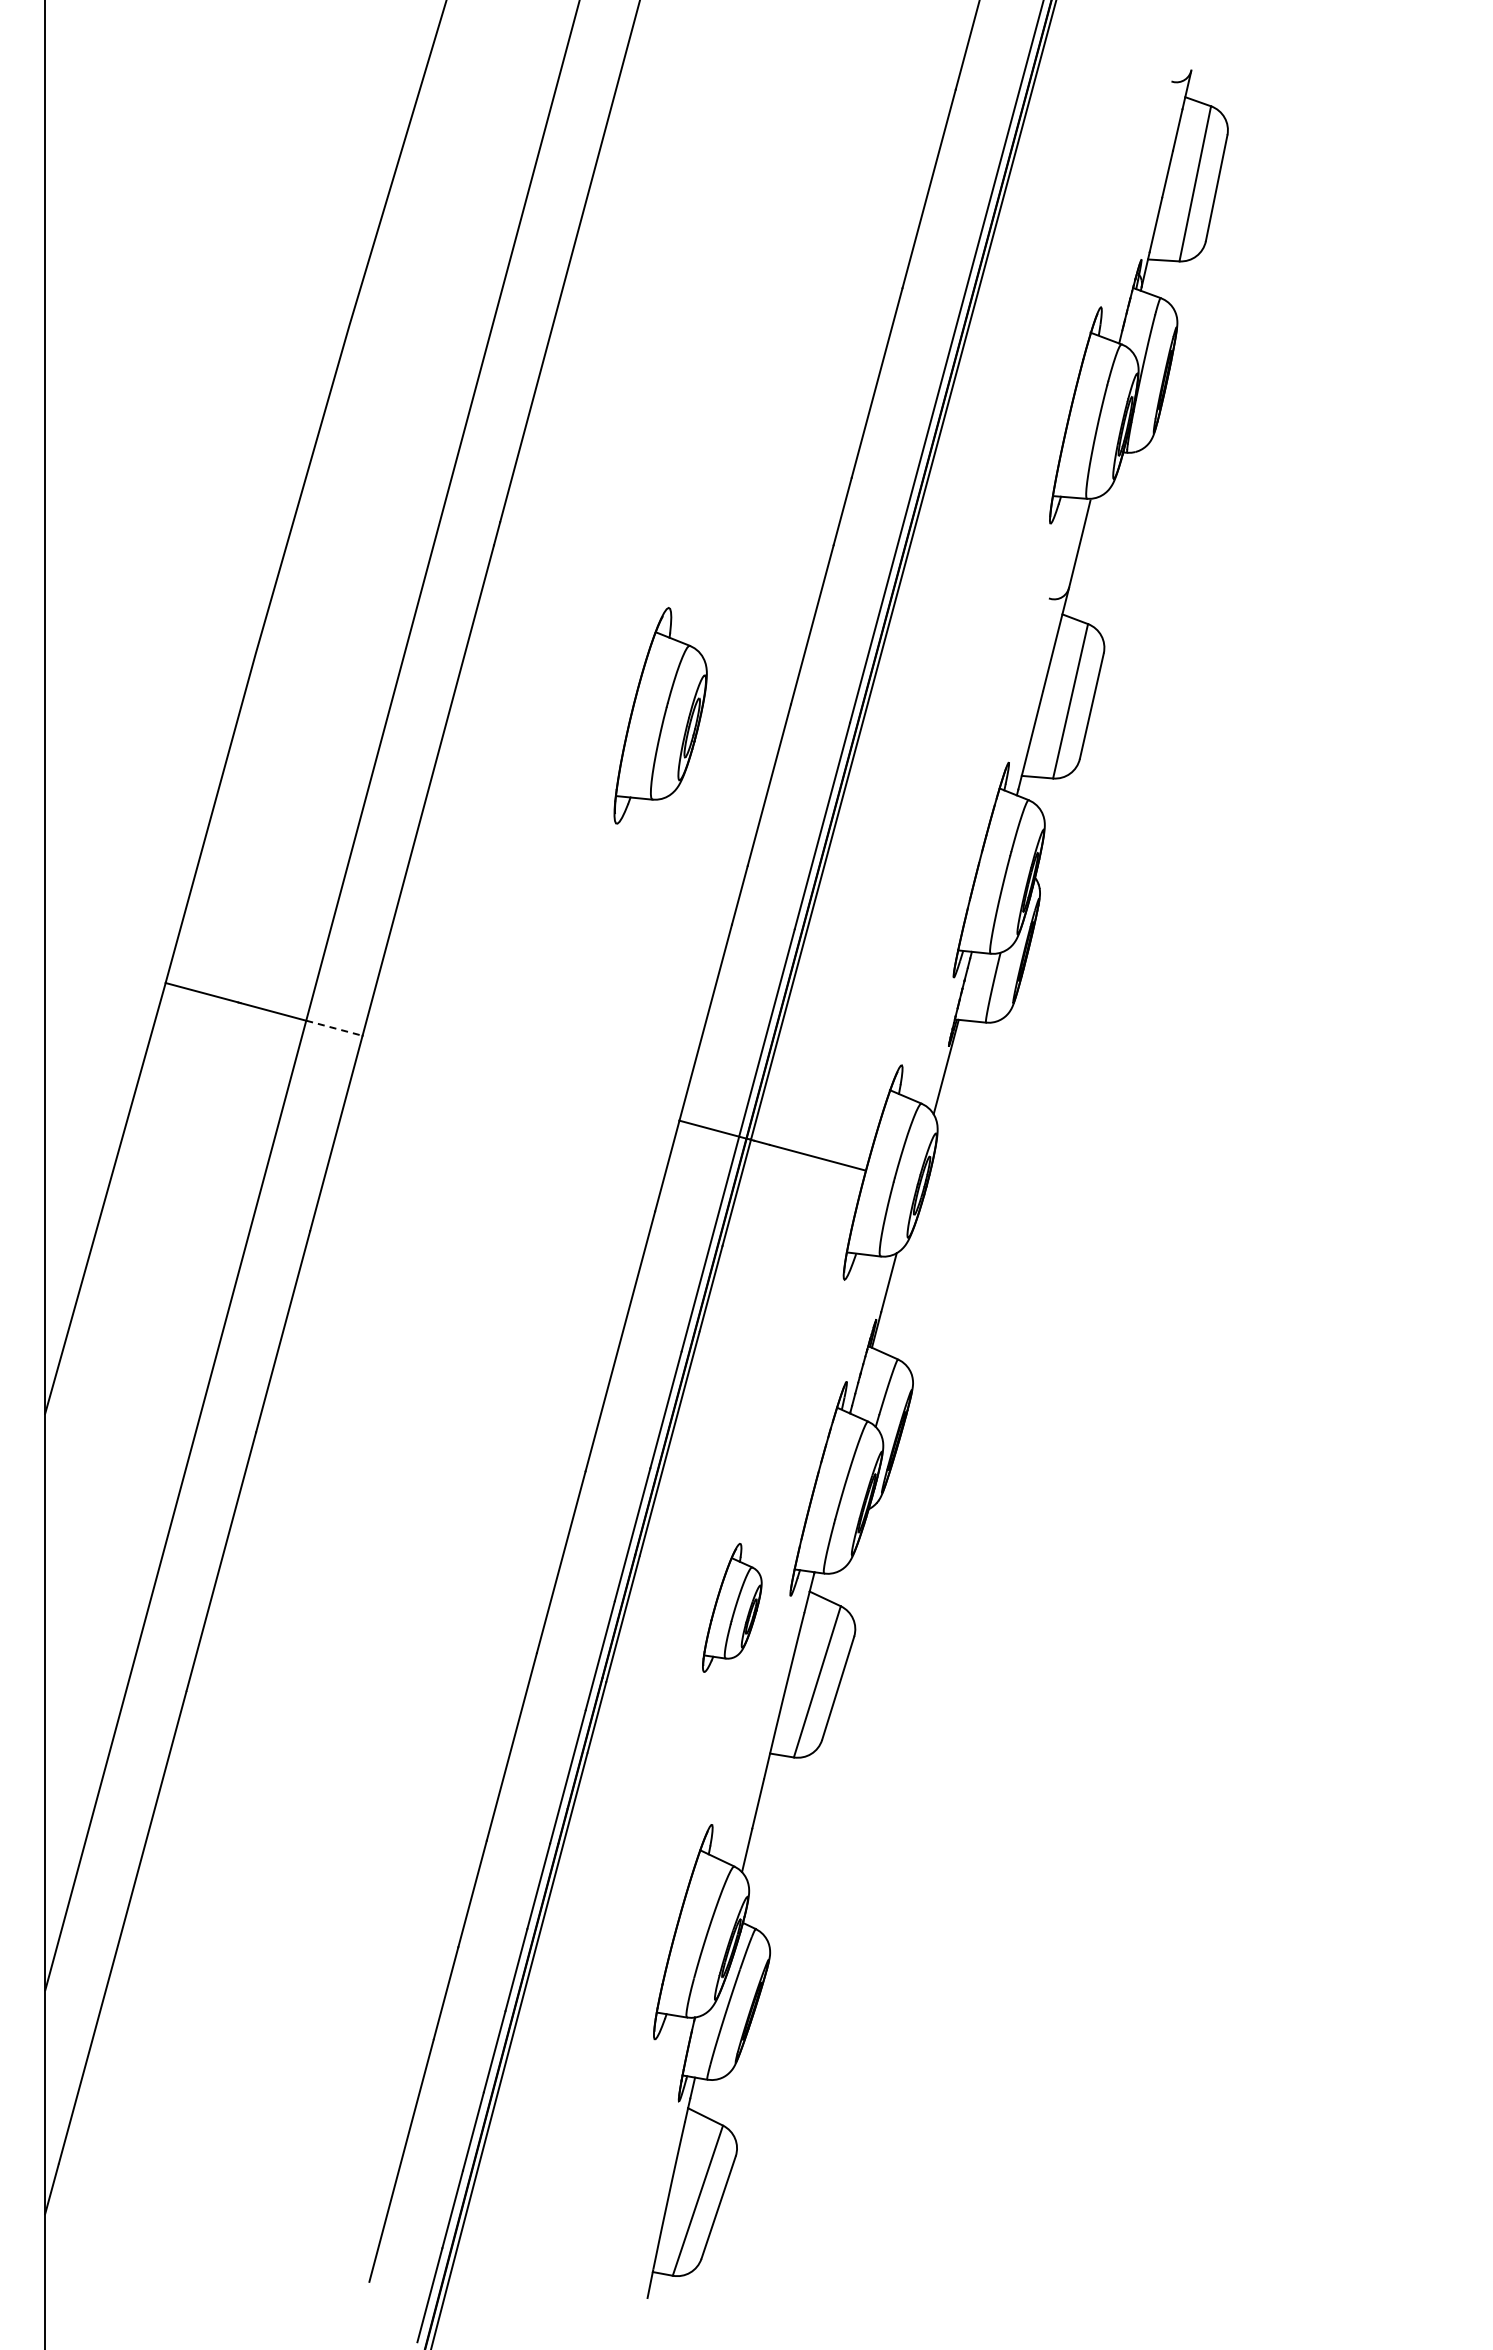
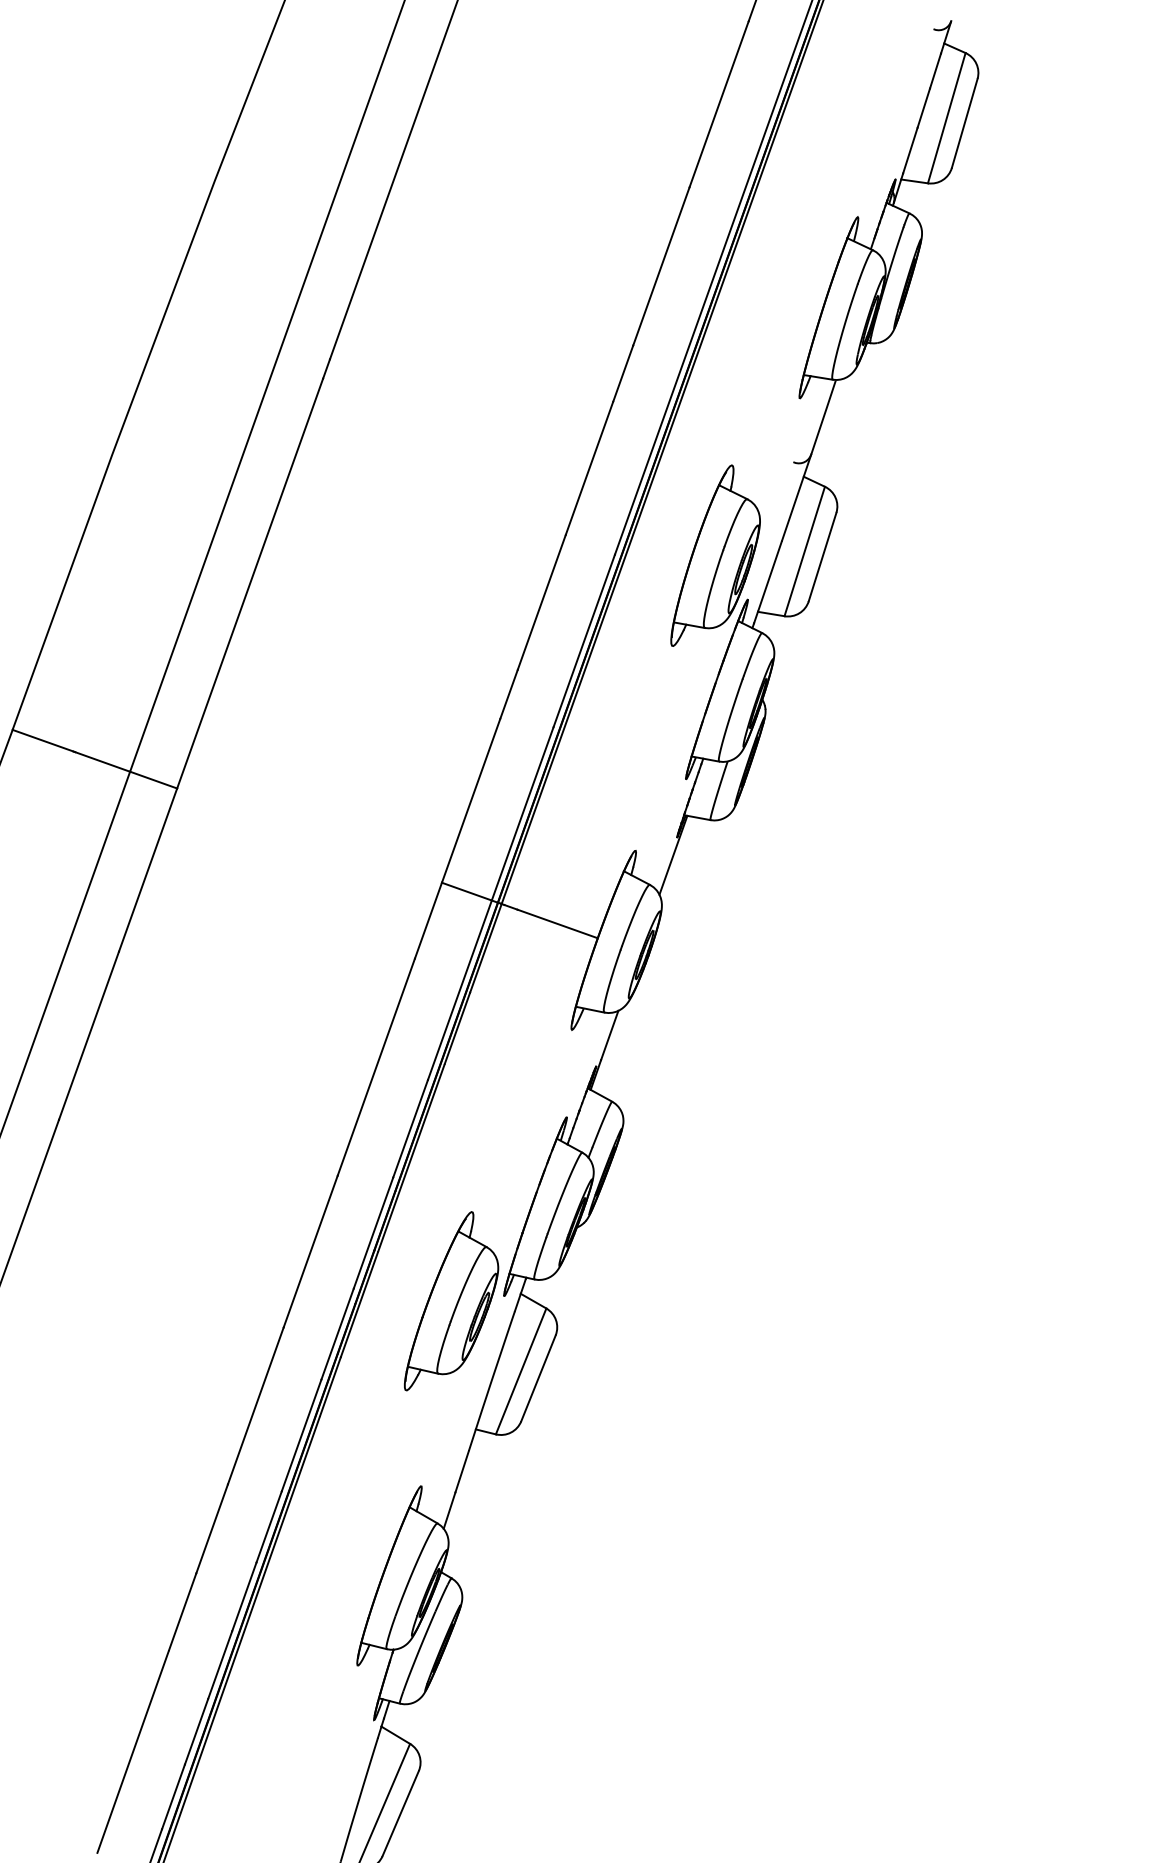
part: (660, 715) -> (717, 556), moved
line: (334, 1028) -> (153, 780), dashed -> solid
part: (732, 1607) -> (453, 1302), size x1.67

